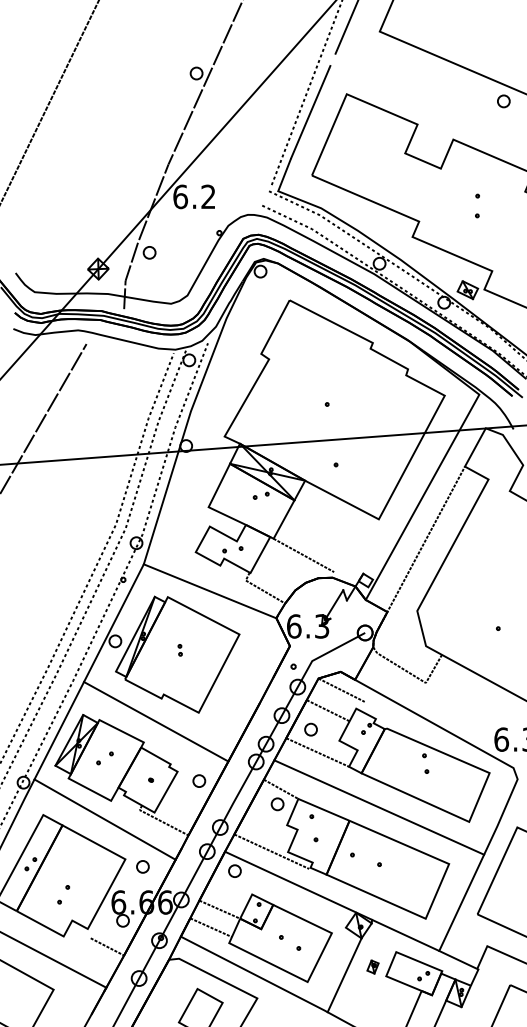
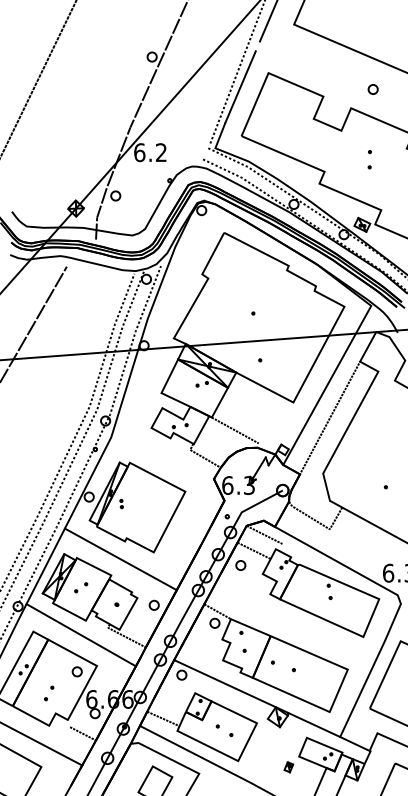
part: (503, 101) -> (372, 89), moved
line: (209, 591) -> (162, 458), removed
part: (179, 650) -> (121, 504), moved
line: (317, 752) -> (245, 583), removed
line: (379, 807) -> (293, 625), removed
line: (271, 851) -> (210, 659), removed
part: (142, 866) -> (76, 671), moved
line: (219, 909) -> (169, 704), removed
part: (372, 966) -> (288, 766), moved
line: (344, 975) -> (266, 756), removed

